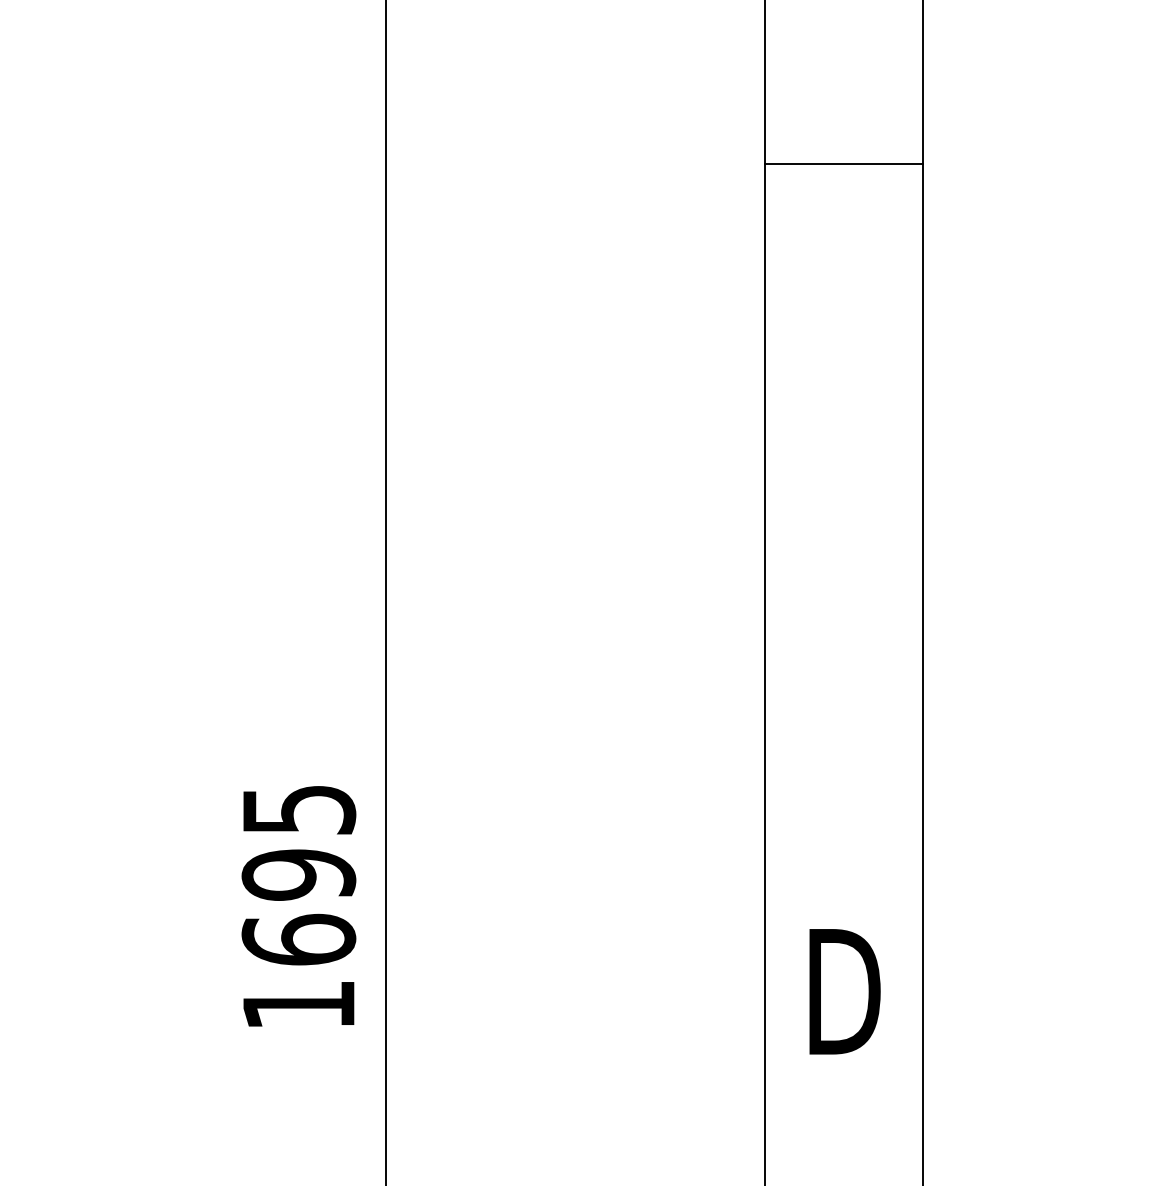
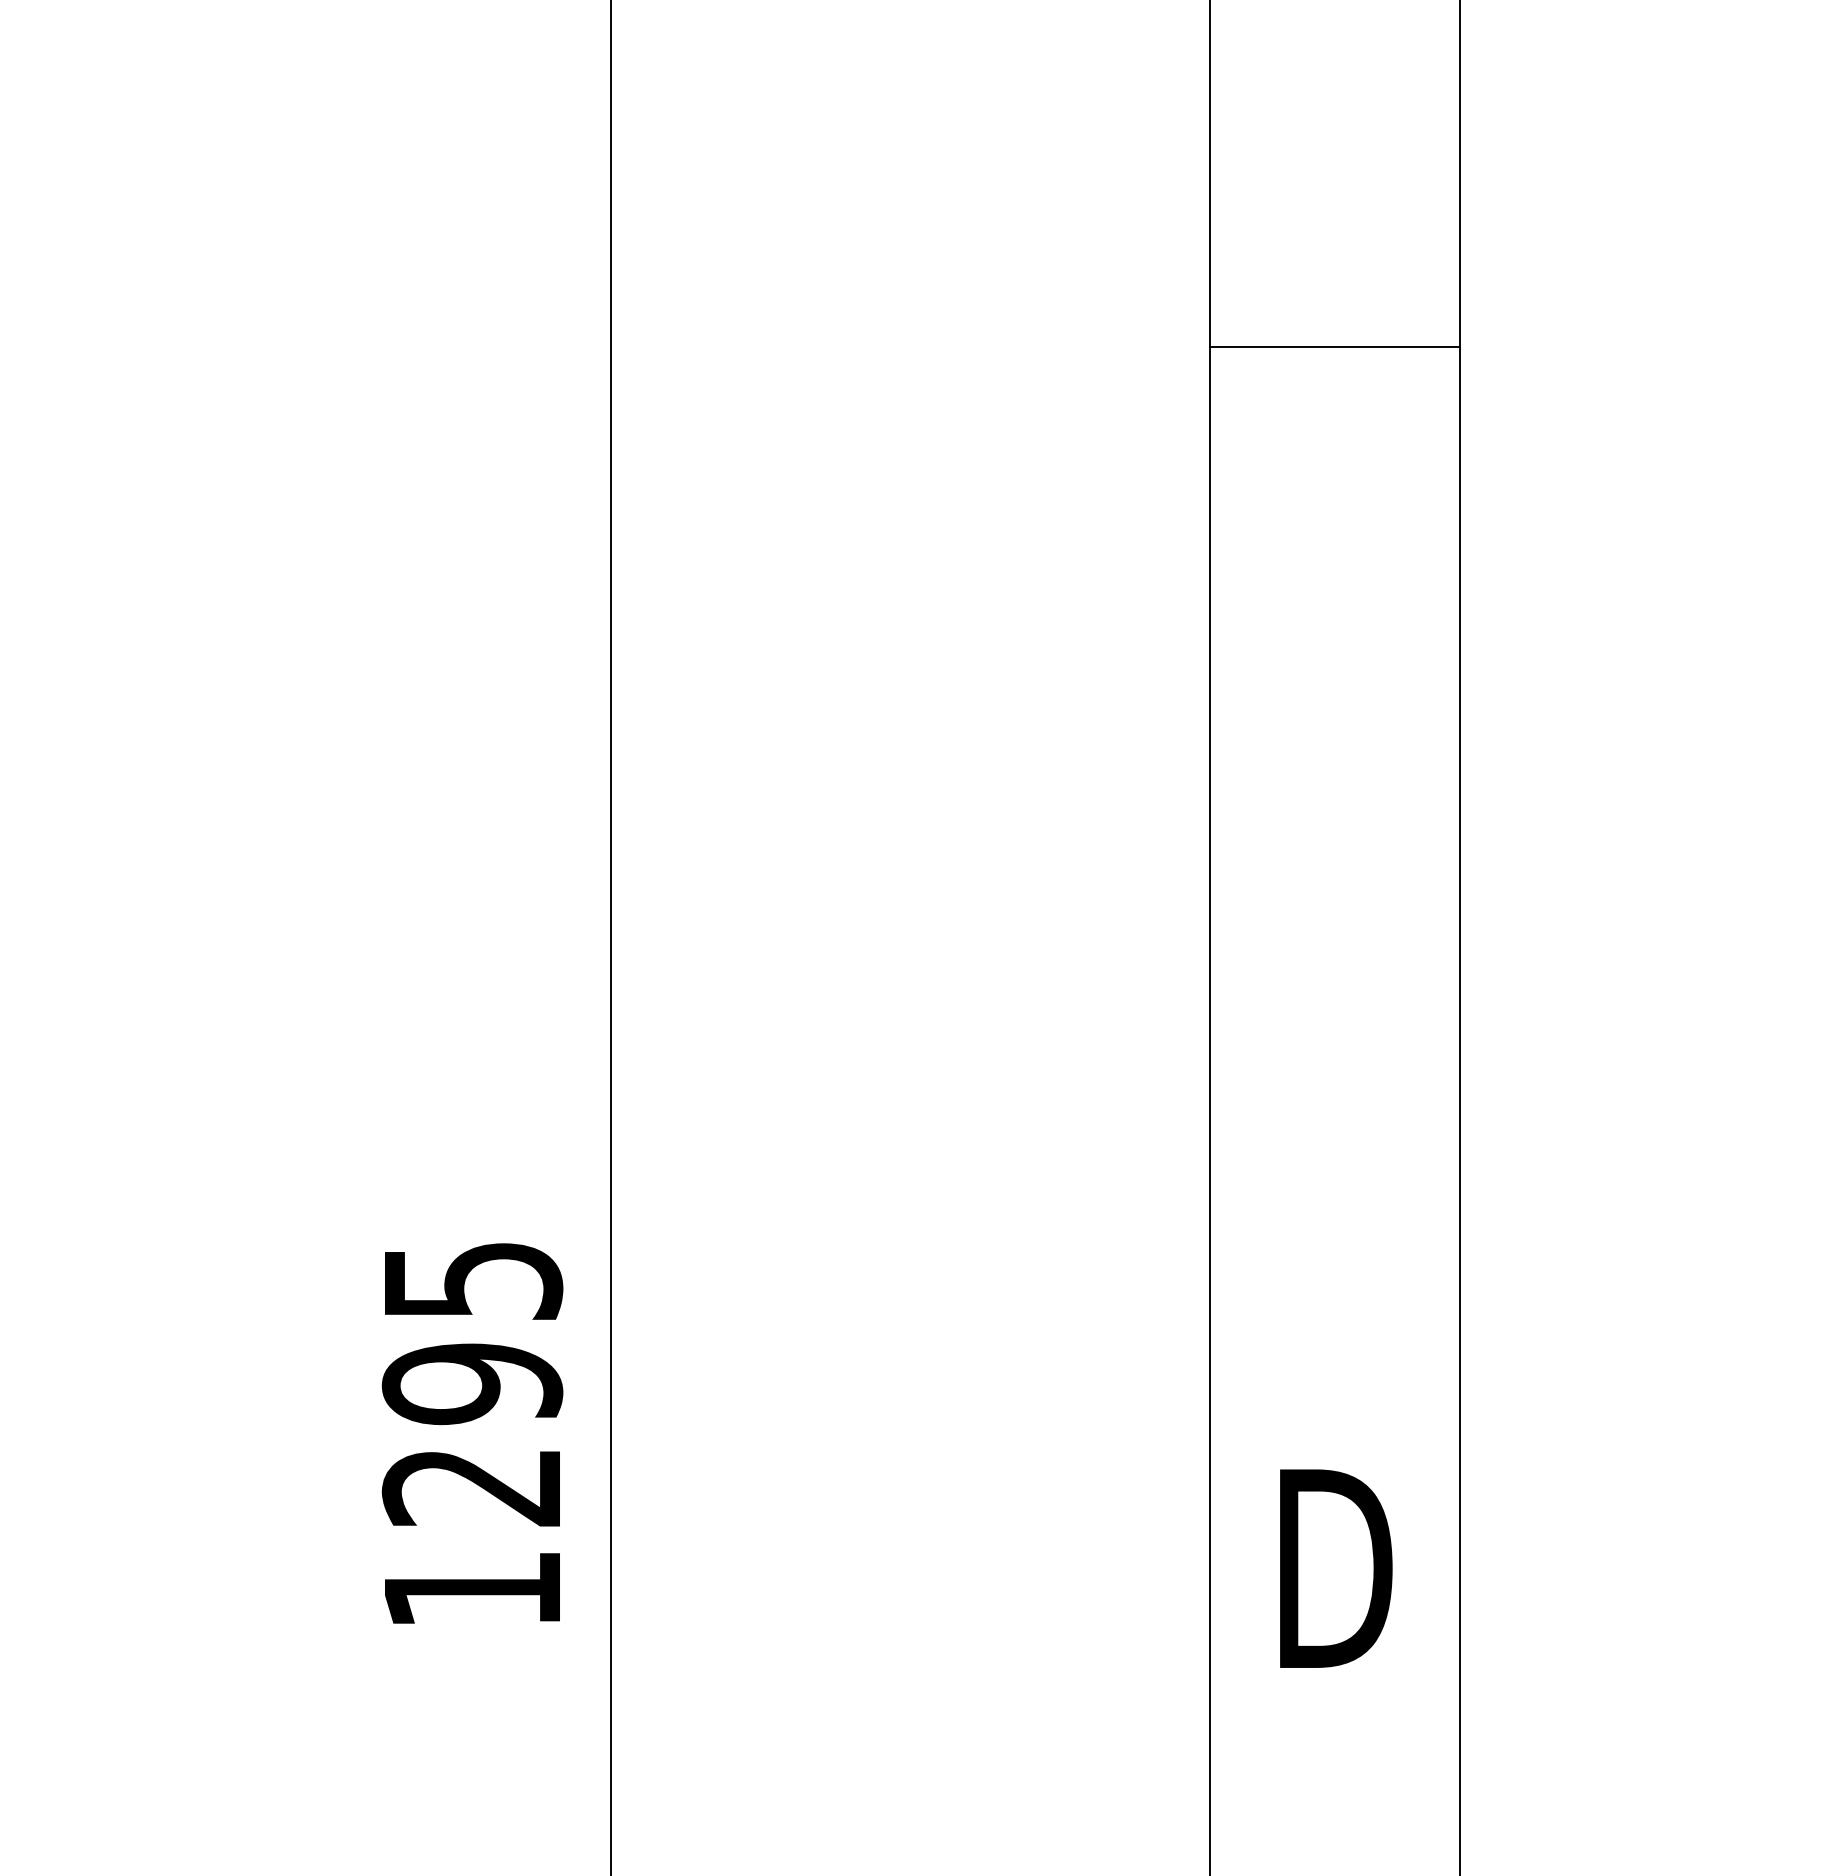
line: (844, 164) -> (1335, 347), moved
text: (298, 939) -> (471, 1485), 1695 -> 1295

